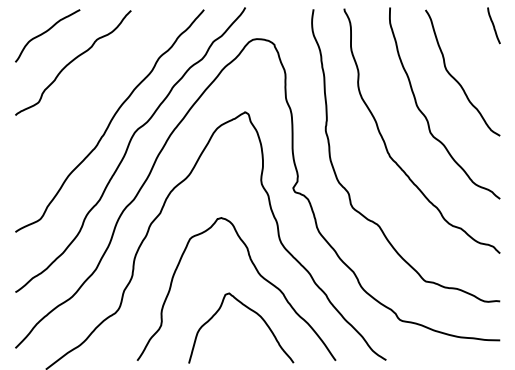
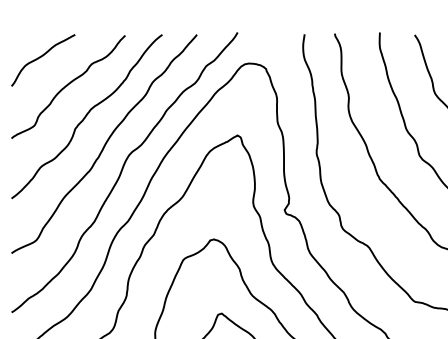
curve: (92, 92) -> (87, 116), added

